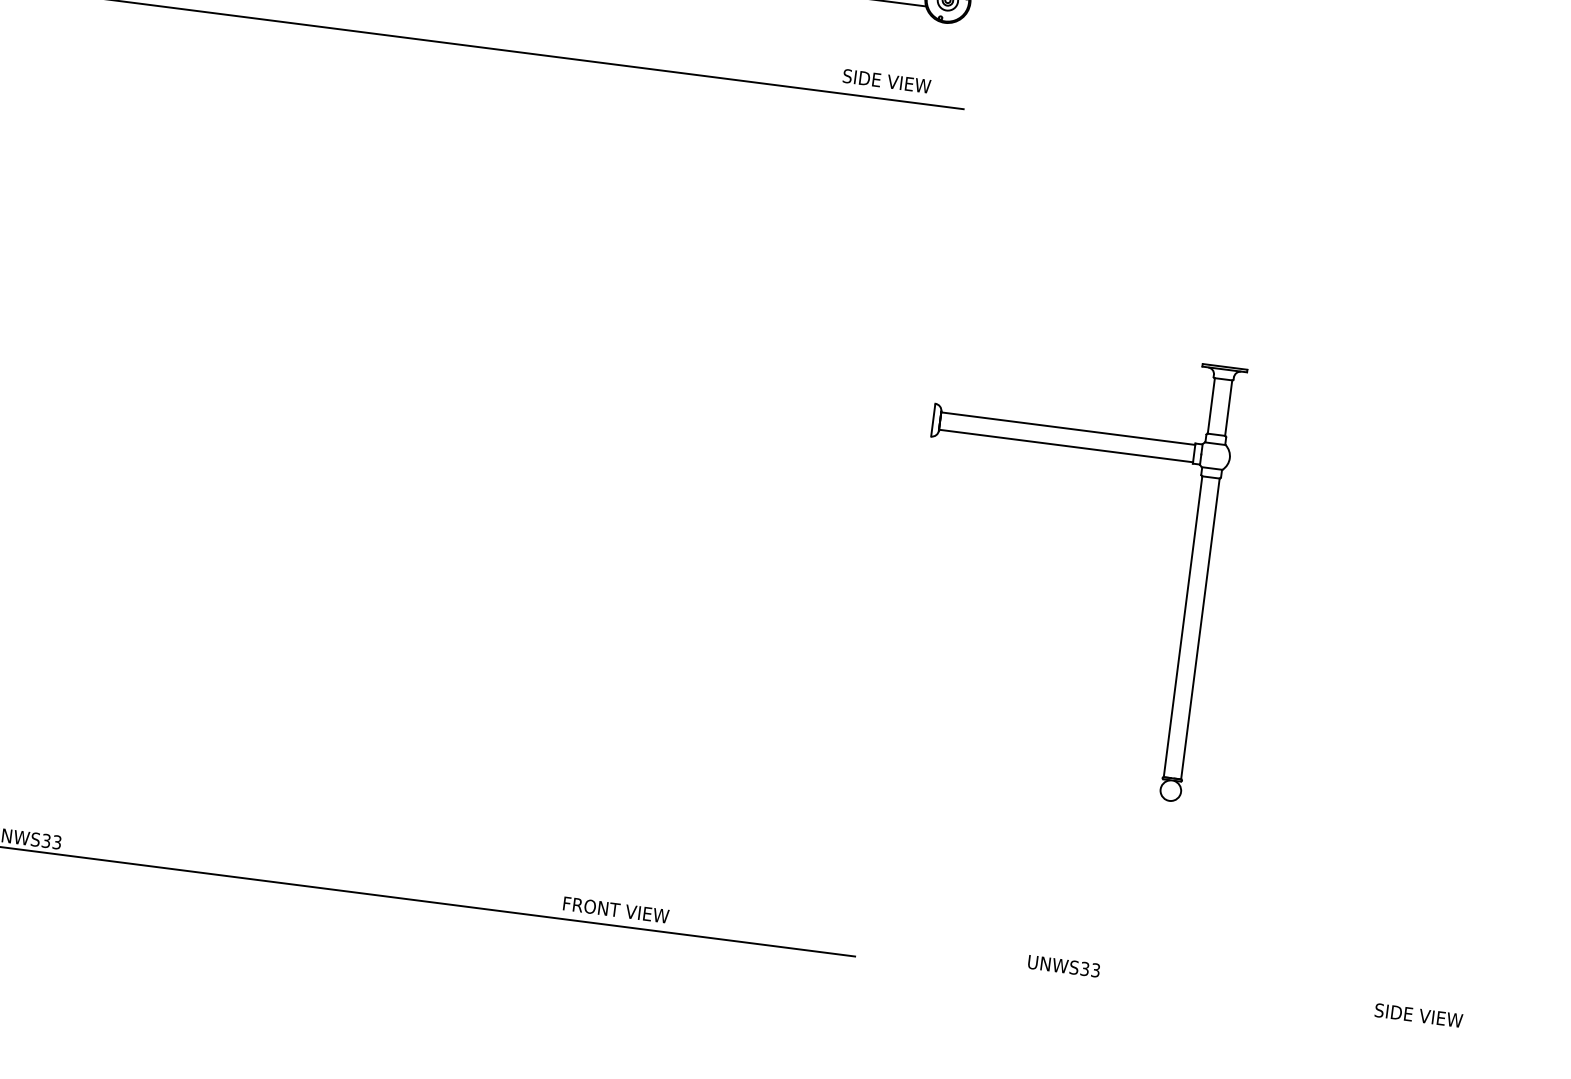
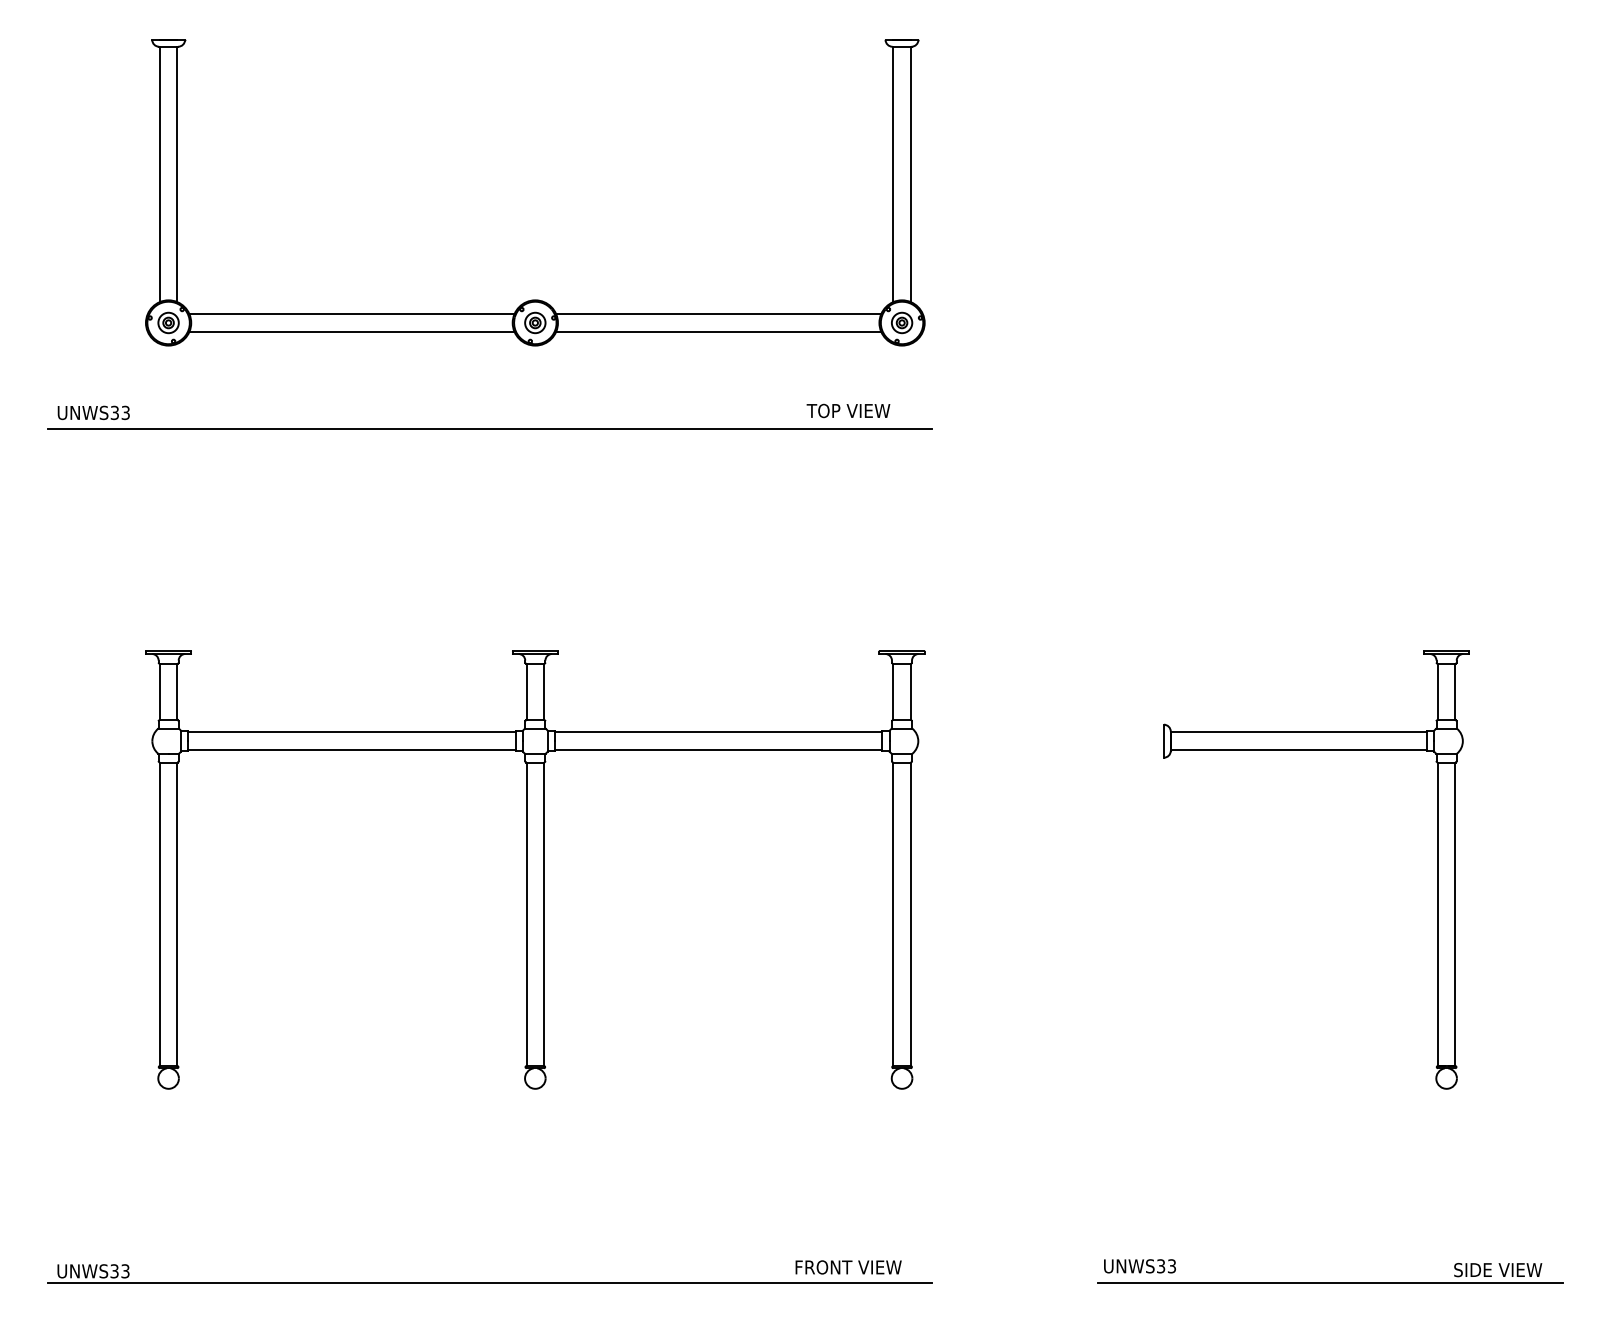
text: (885, 80) -> (850, 410), SIDE VIEW -> TOP VIEW
part: (1083, 448) -> (1316, 750), moved
part: (514, 495) -> (535, 869), added
text: (616, 910) -> (848, 1267), moved
line: (1250, 1007) -> (1330, 1283), added

